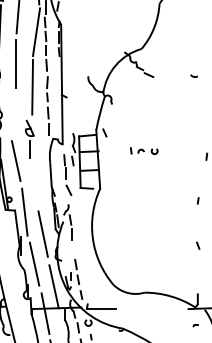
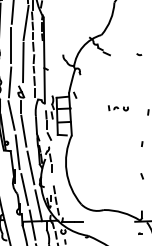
line: (14, 115) -> (10, 82), added
part: (144, 151) -> (118, 108), moved
line: (32, 181) -> (23, 130), added

